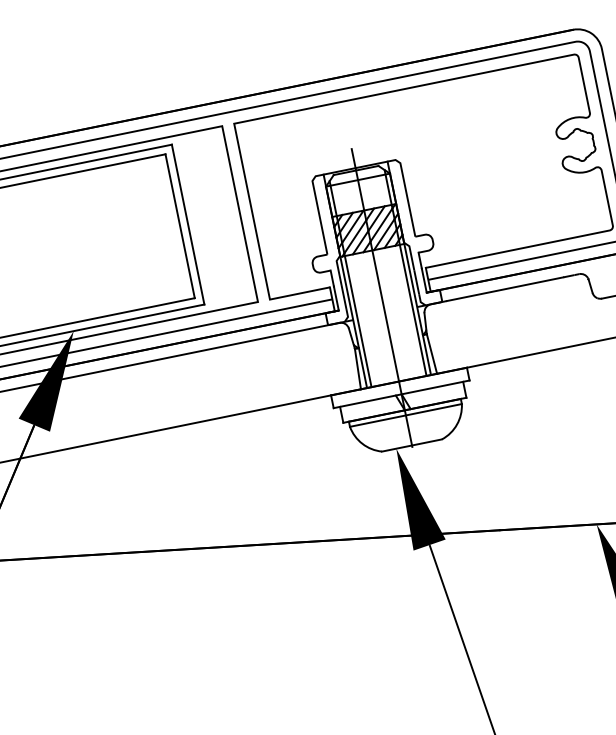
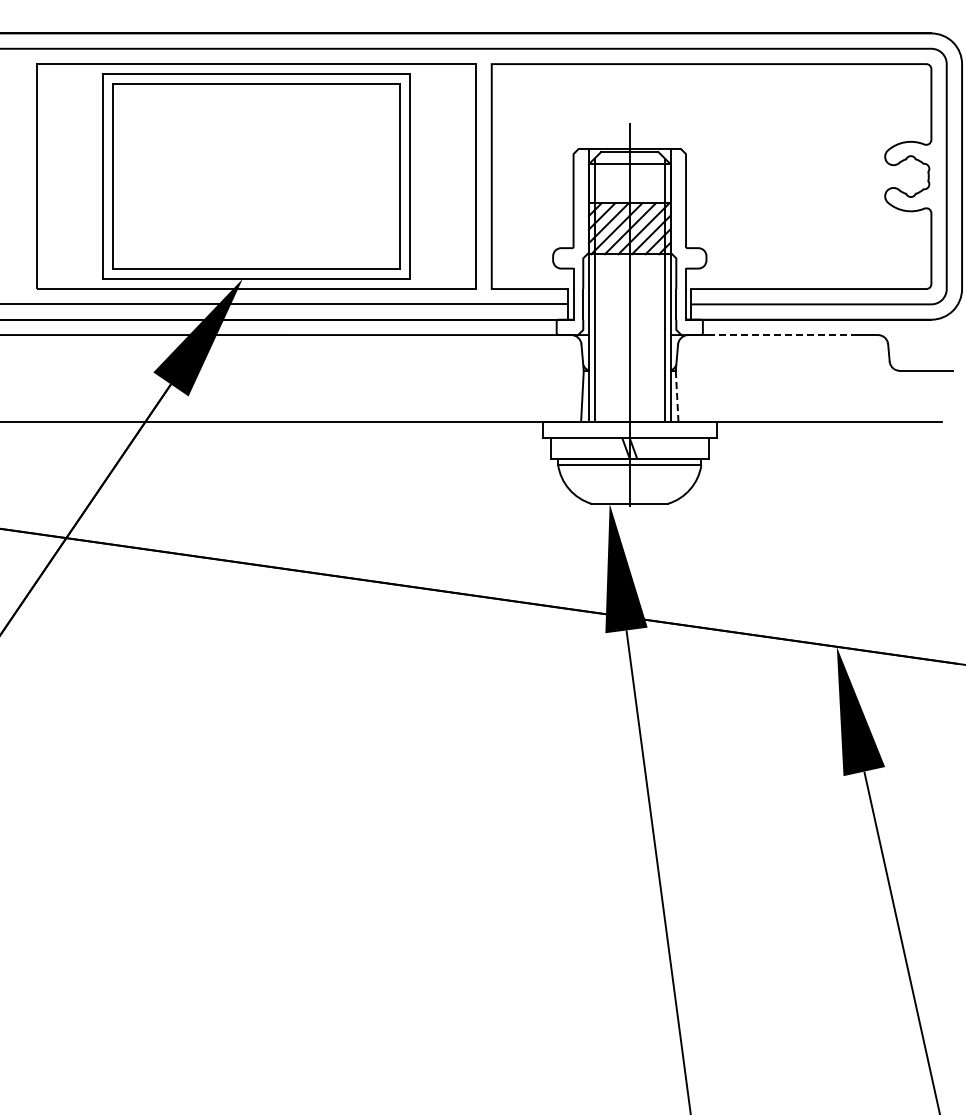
line: (504, 289) -> (782, 335), solid -> dashed
line: (432, 354) -> (677, 396), solid -> dashed

